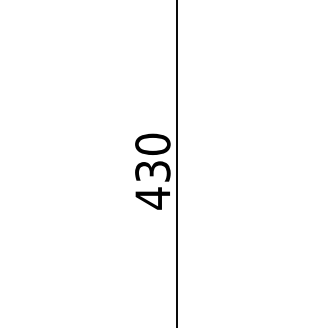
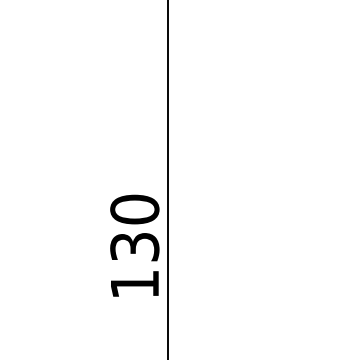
text: (152, 198) -> (134, 284), 430 -> 130

